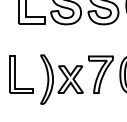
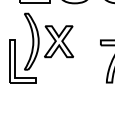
part: (61, 79) -> (48, 41), moved

